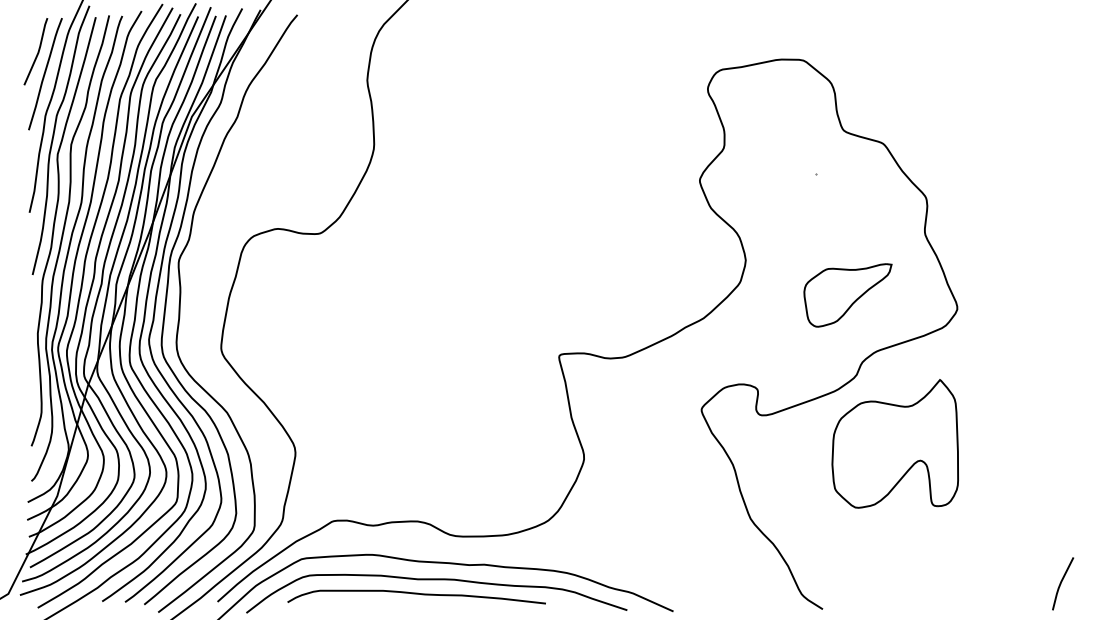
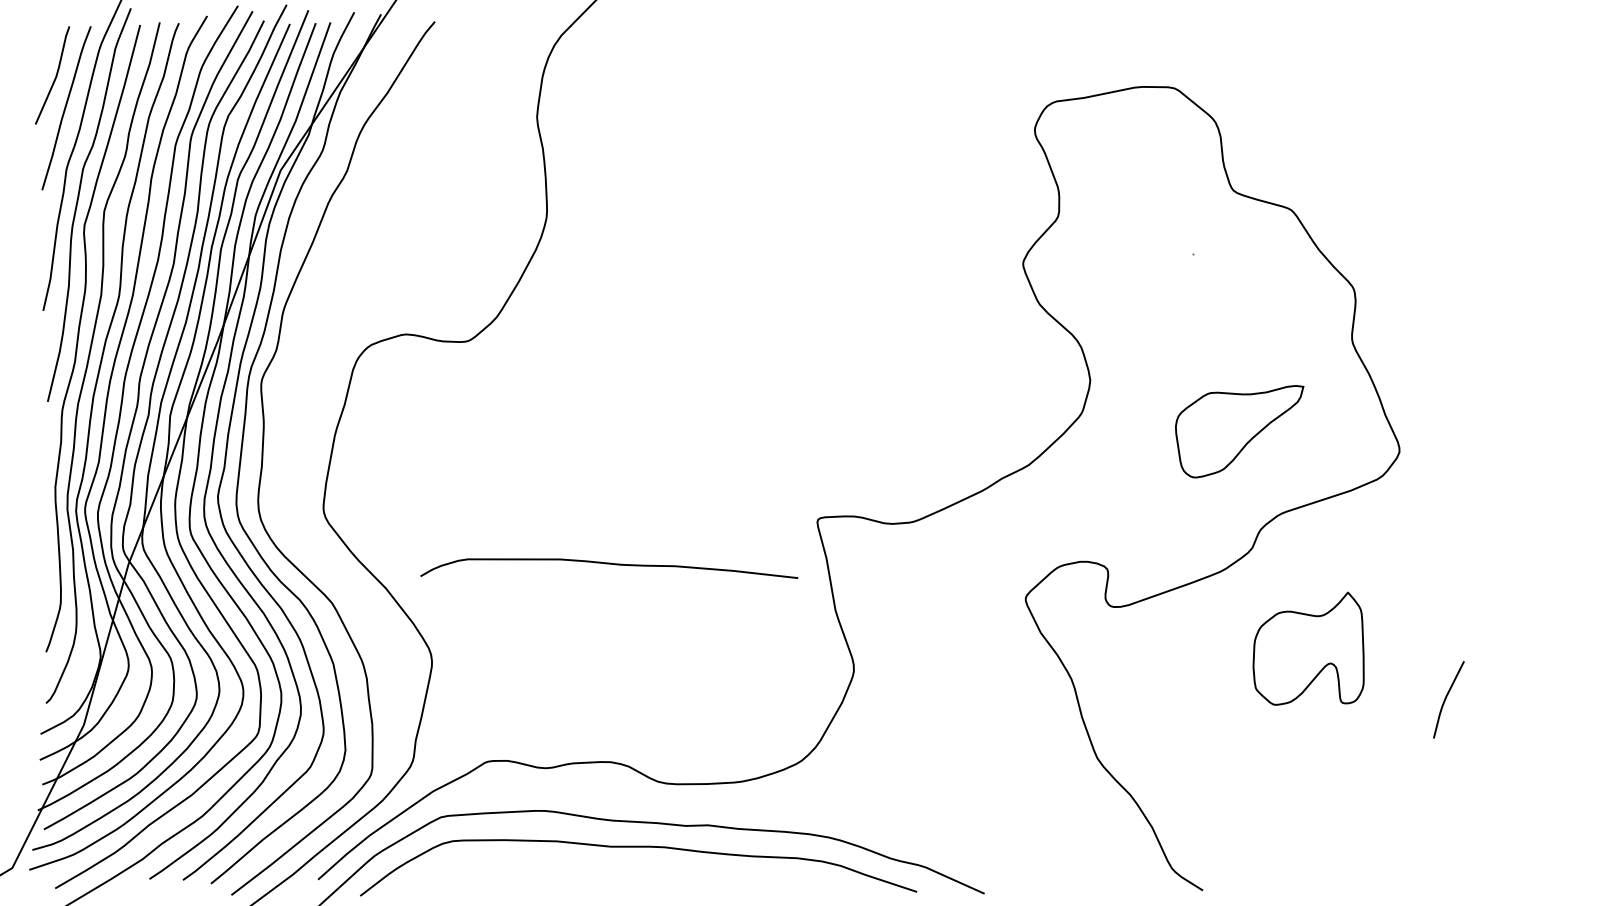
part: (894, 443) -> (1307, 648), size x0.6
line: (1061, 583) -> (1446, 699), moved
curve: (416, 594) -> (608, 564), moved

